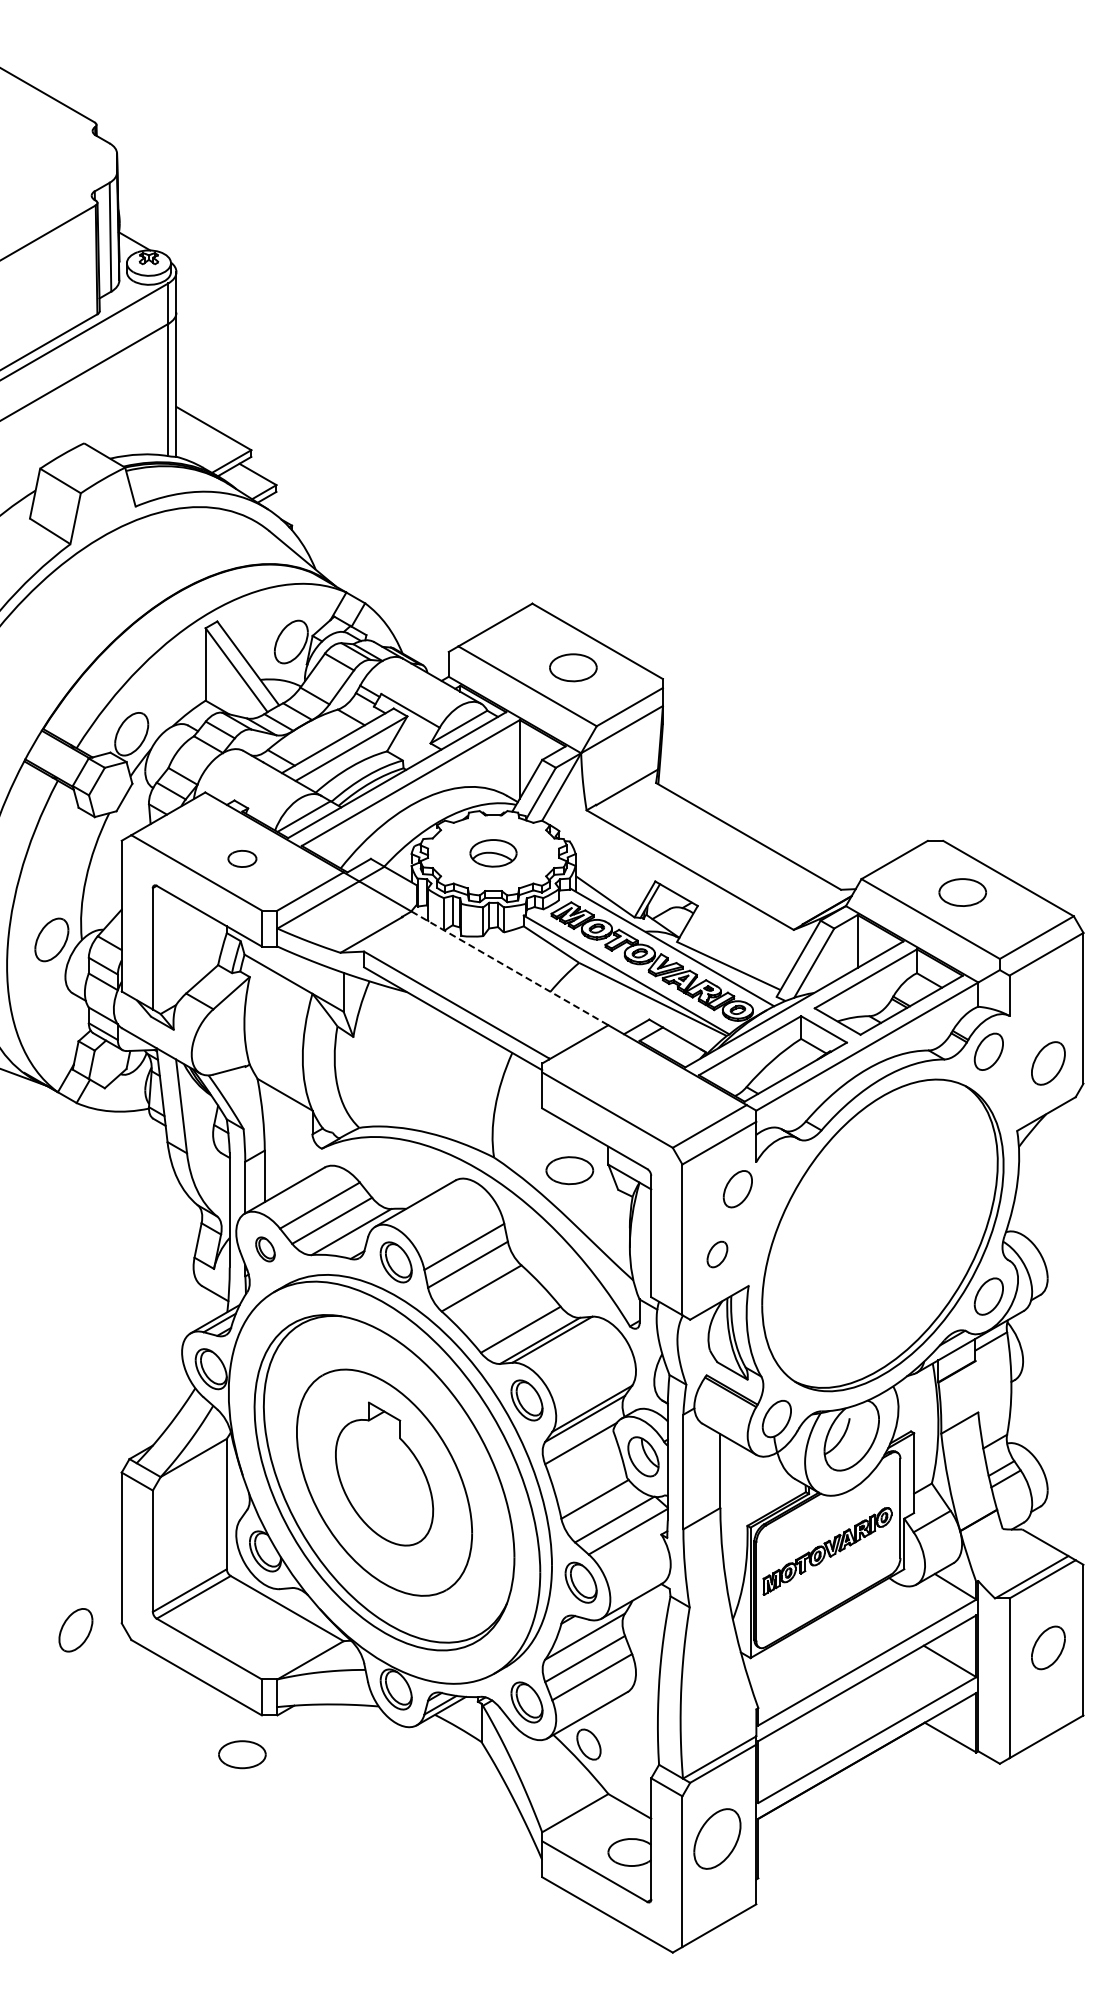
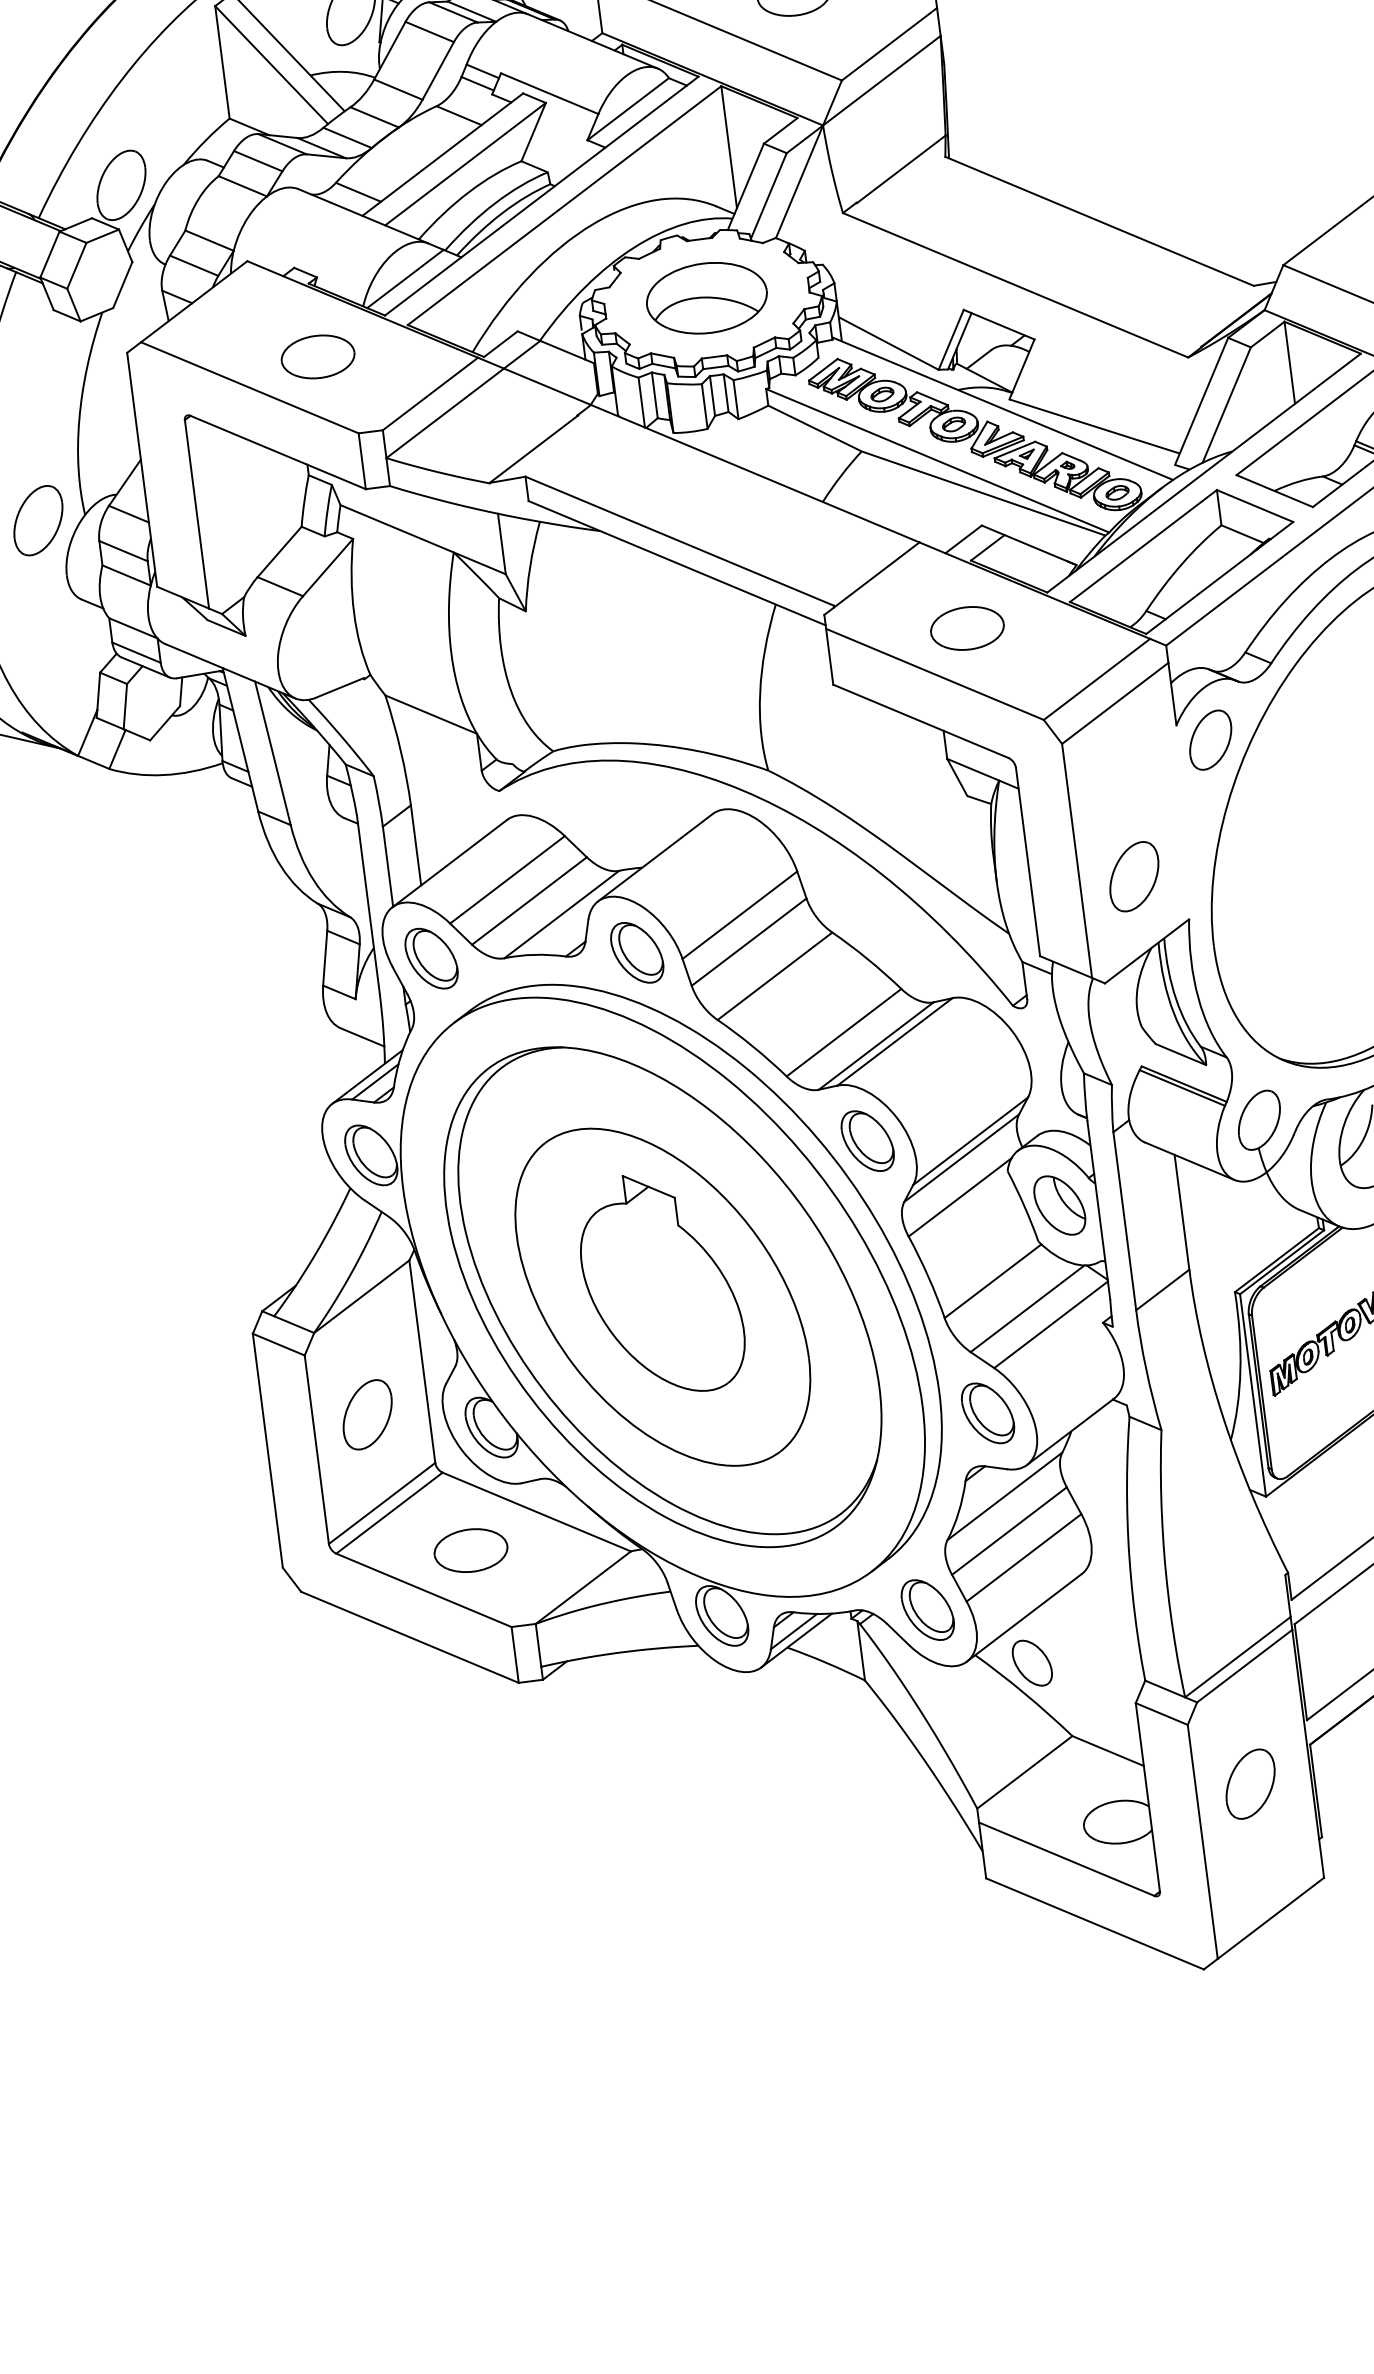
part: (493, 853) -> (706, 298), size x1.67
part: (242, 858) -> (318, 356), size x1.67
line: (509, 968) -> (754, 473), dashed -> solid
part: (569, 1170) -> (966, 628), moved
part: (737, 1189) -> (1210, 740), moved
part: (265, 1249) -> (431, 958), size x1.67
part: (717, 1254) -> (1134, 876), size x1.67
part: (75, 1630) -> (367, 1415), moved
part: (242, 1754) -> (471, 1550), moved
part: (717, 1838) -> (1250, 1783), size x0.71

